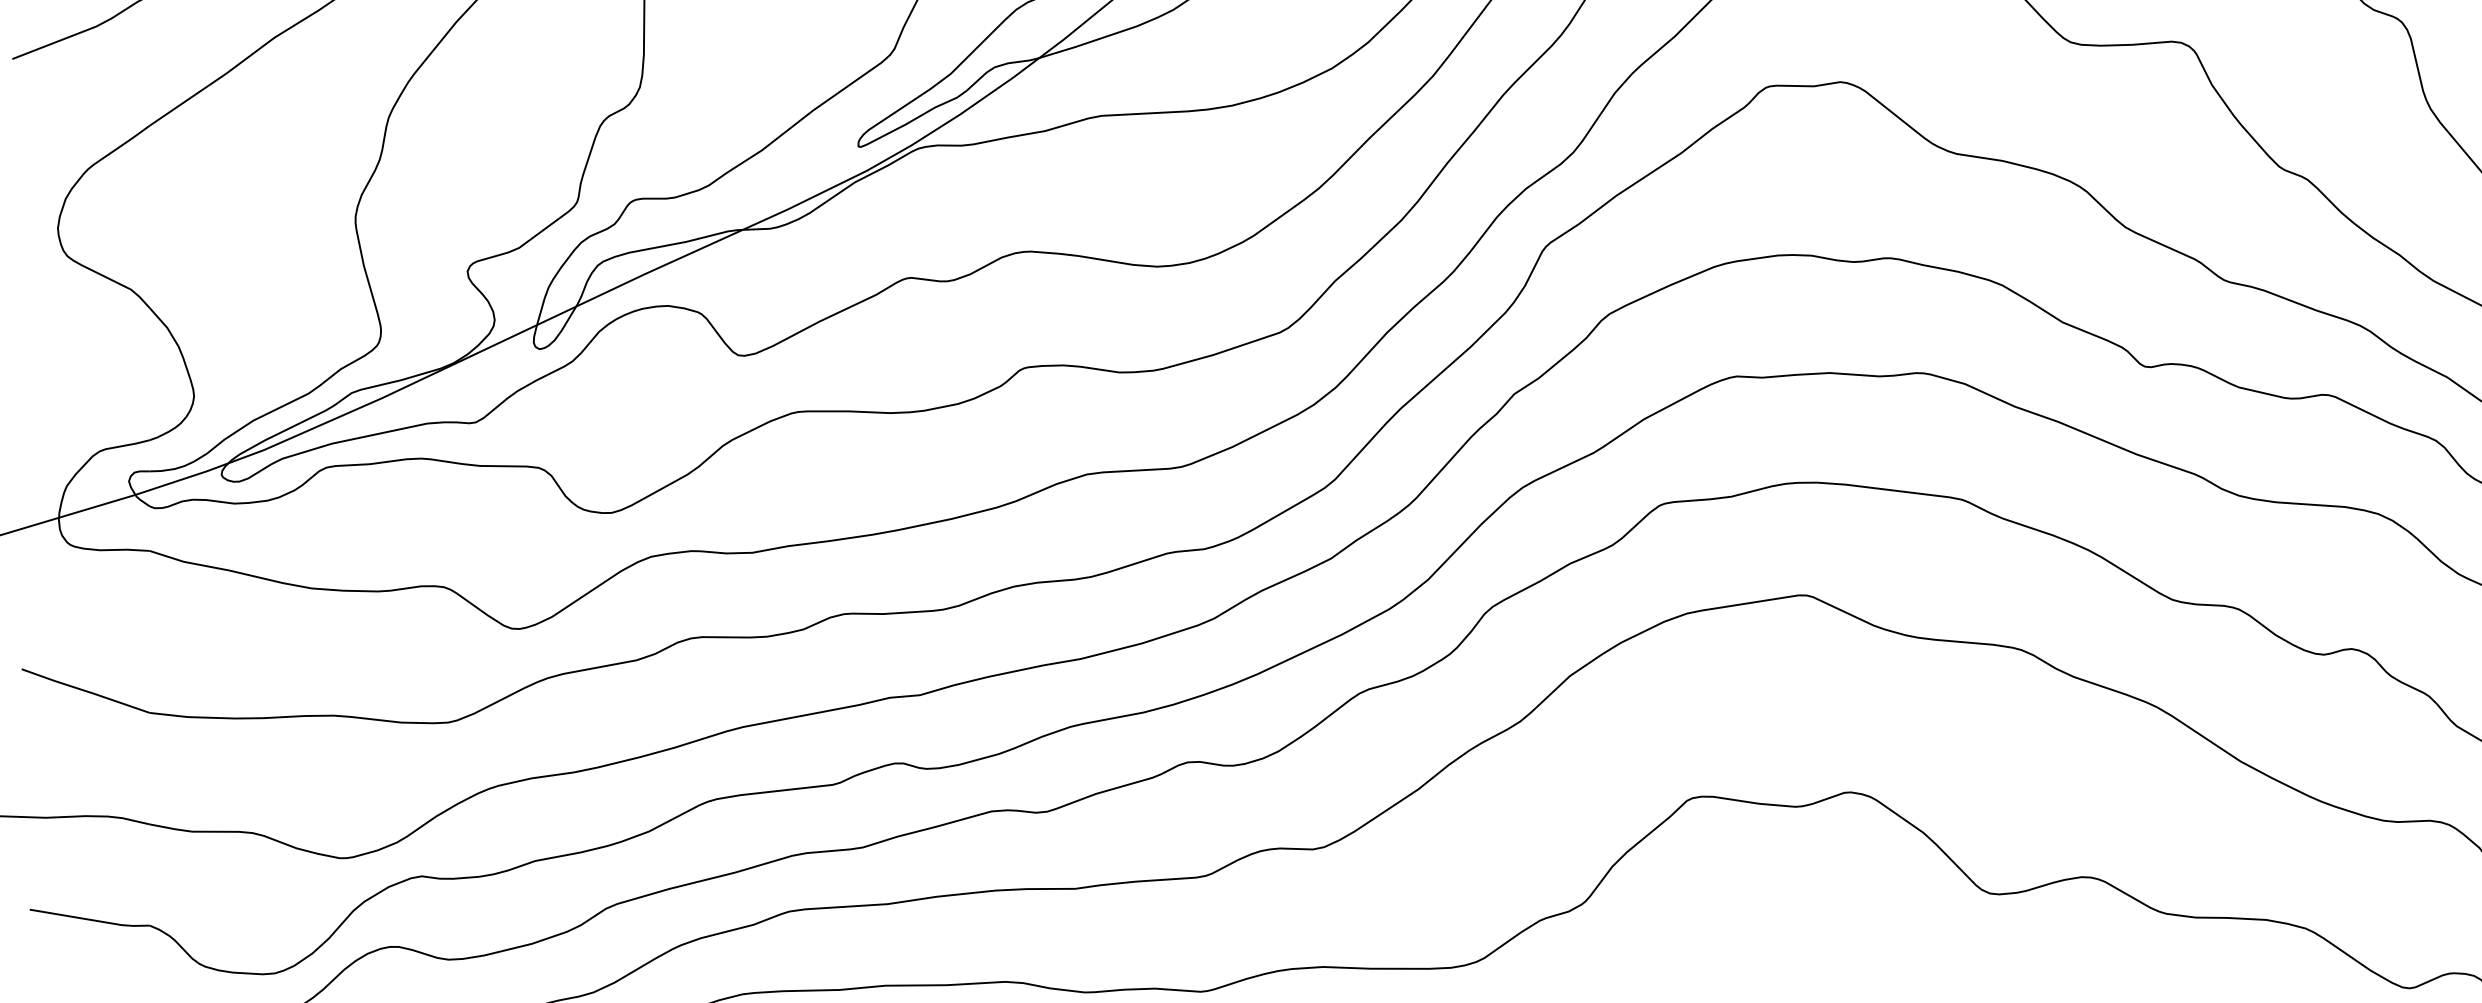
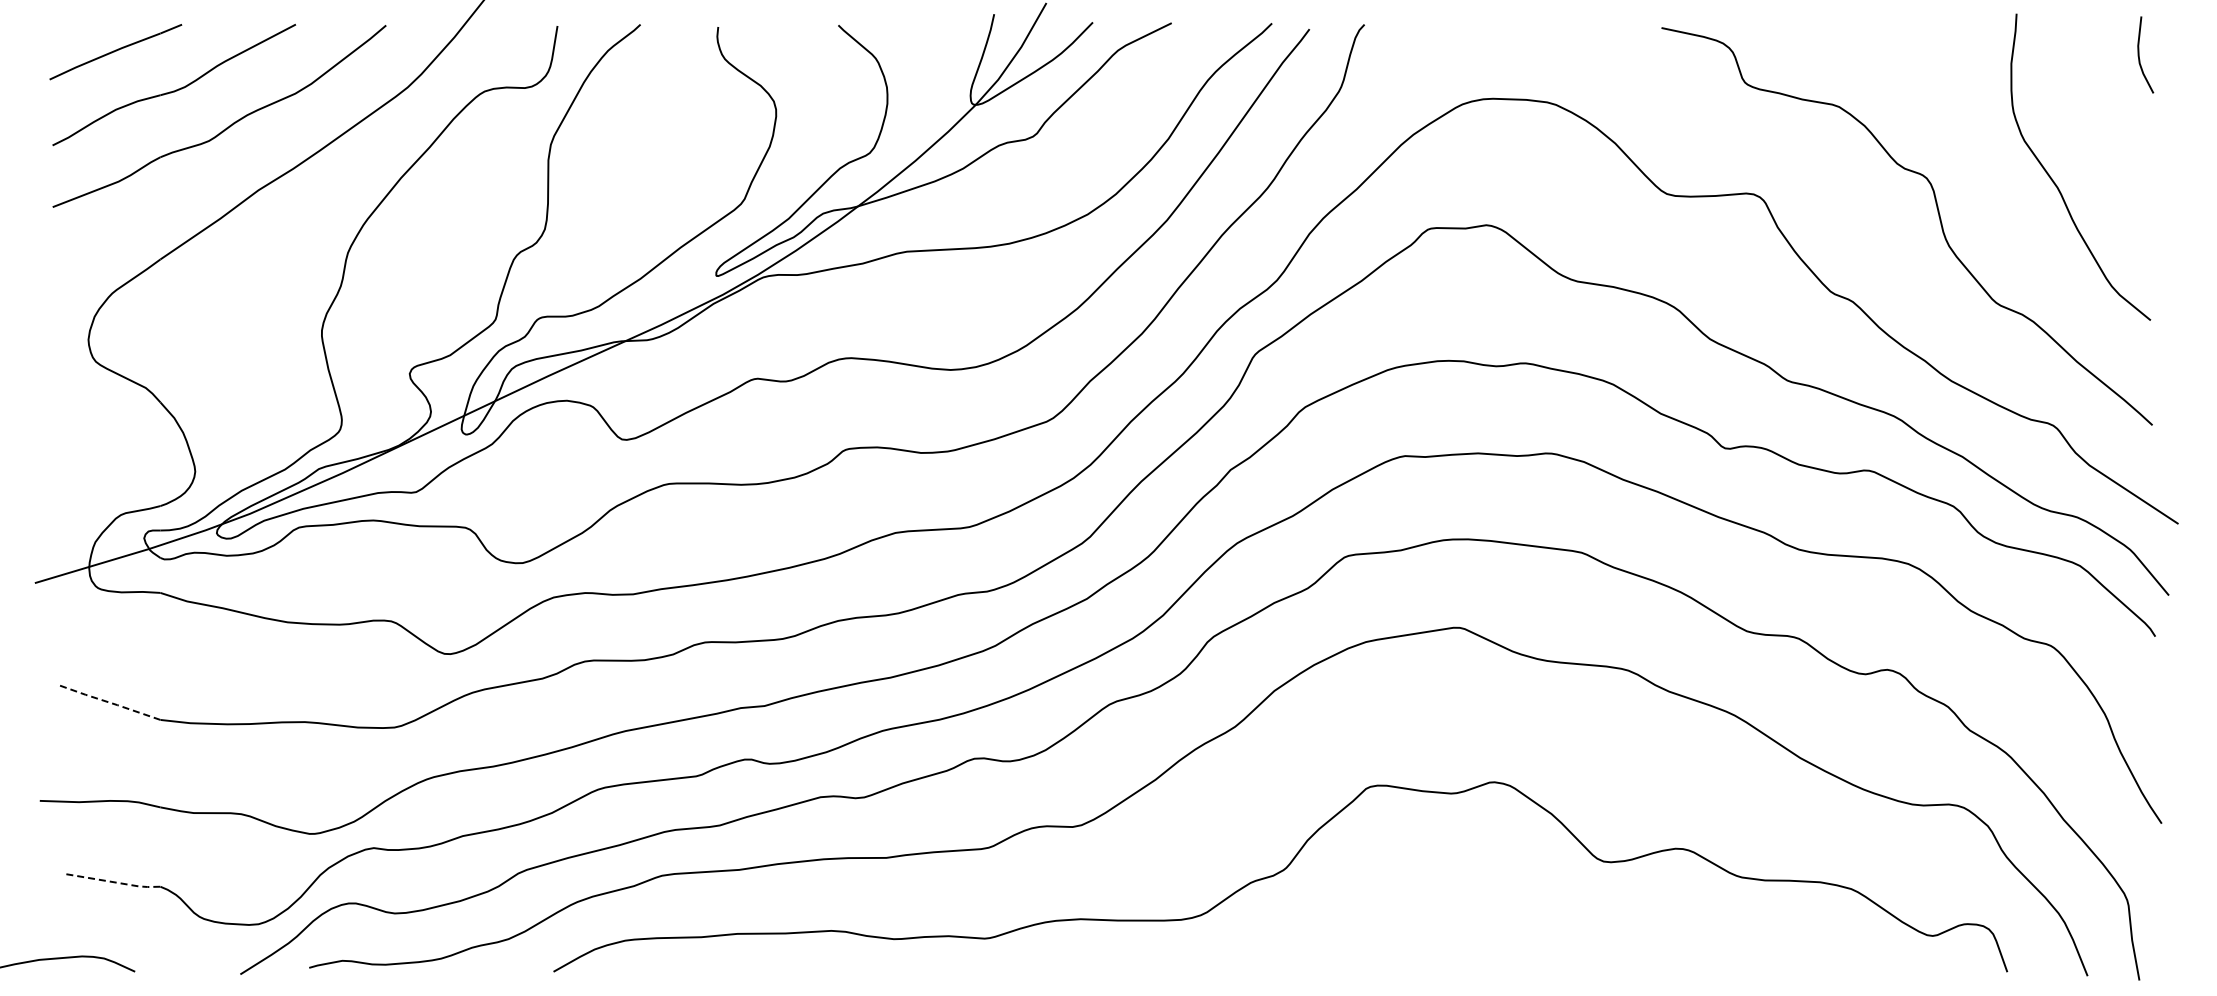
line: (84, 690) -> (109, 702), solid -> dashed
line: (92, 920) -> (115, 882), solid -> dashed

